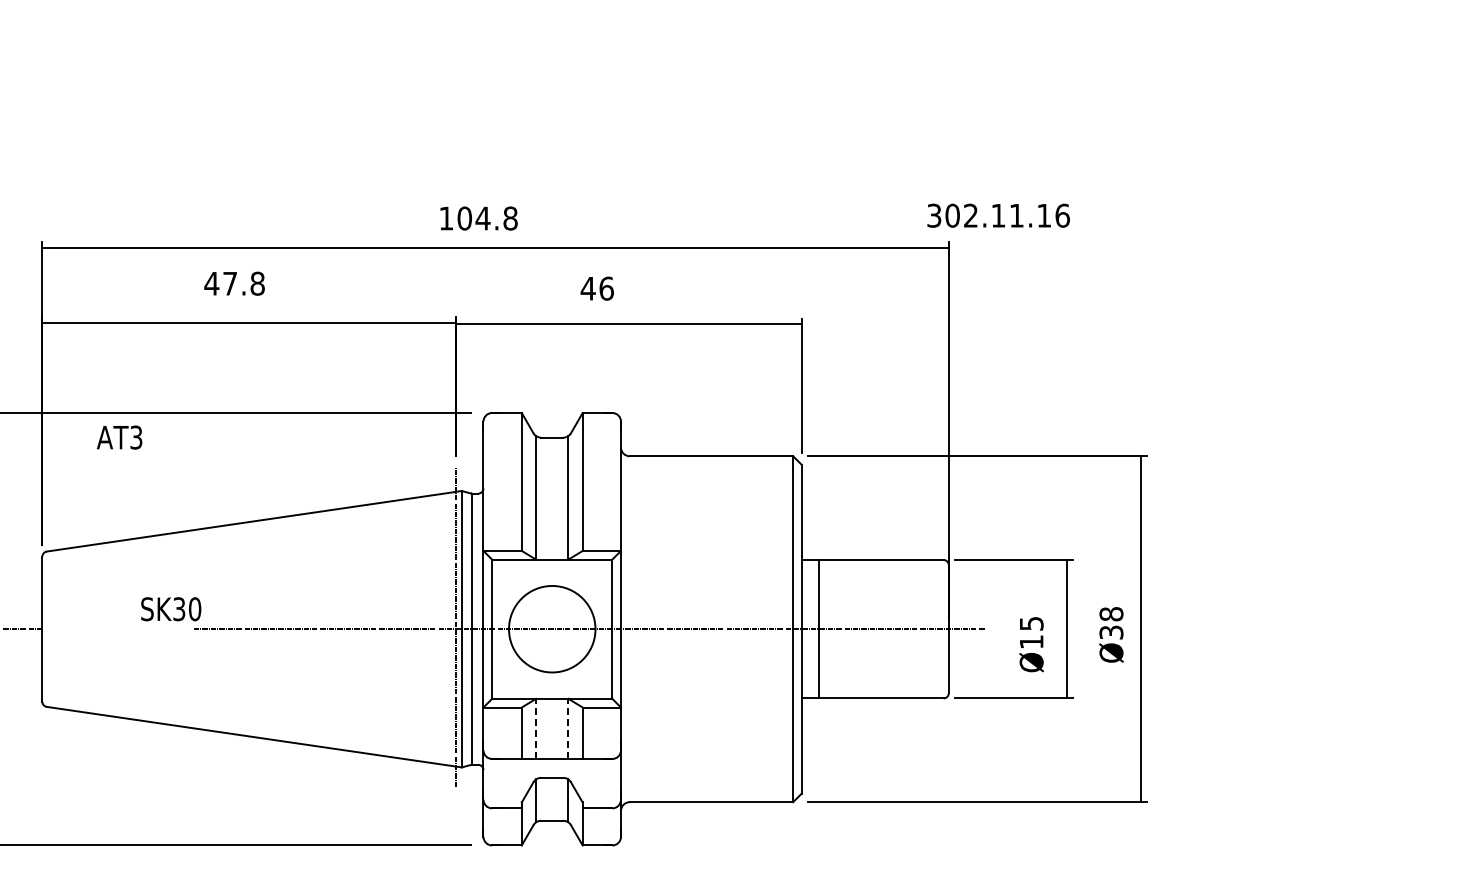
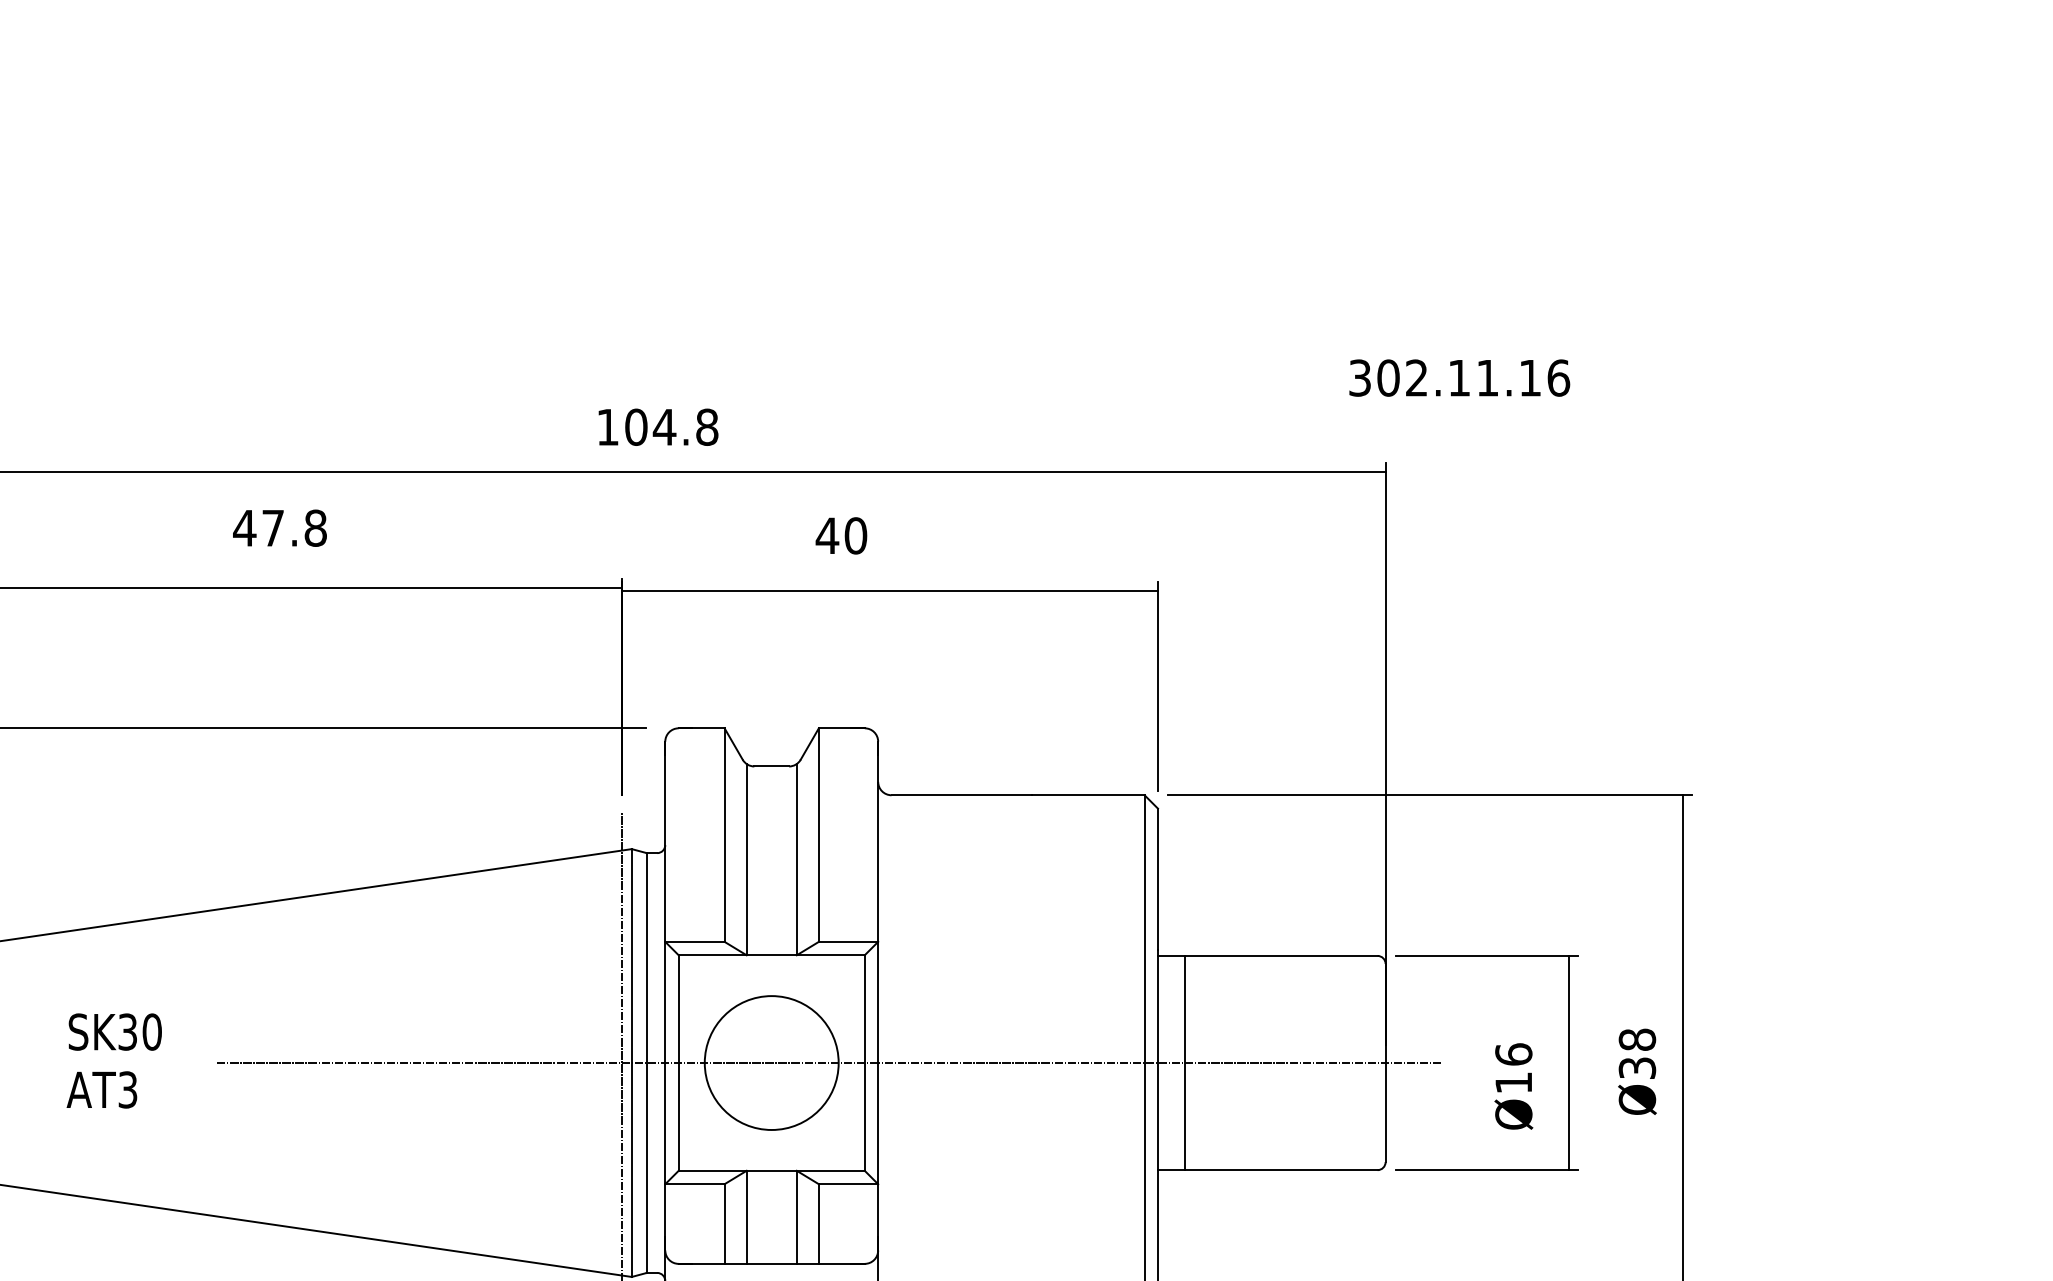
text: (998, 215) -> (1459, 377), moved
text: (606, 288) -> (855, 535), 46 -> 40
text: (119, 437) -> (101, 1089), moved
text: (171, 609) -> (115, 1032), moved
text: (1031, 623) -> (1513, 1054), Ø15 -> Ø16
line: (536, 728) -> (747, 1216), dashed -> solid
line: (568, 728) -> (796, 1216), dashed -> solid

